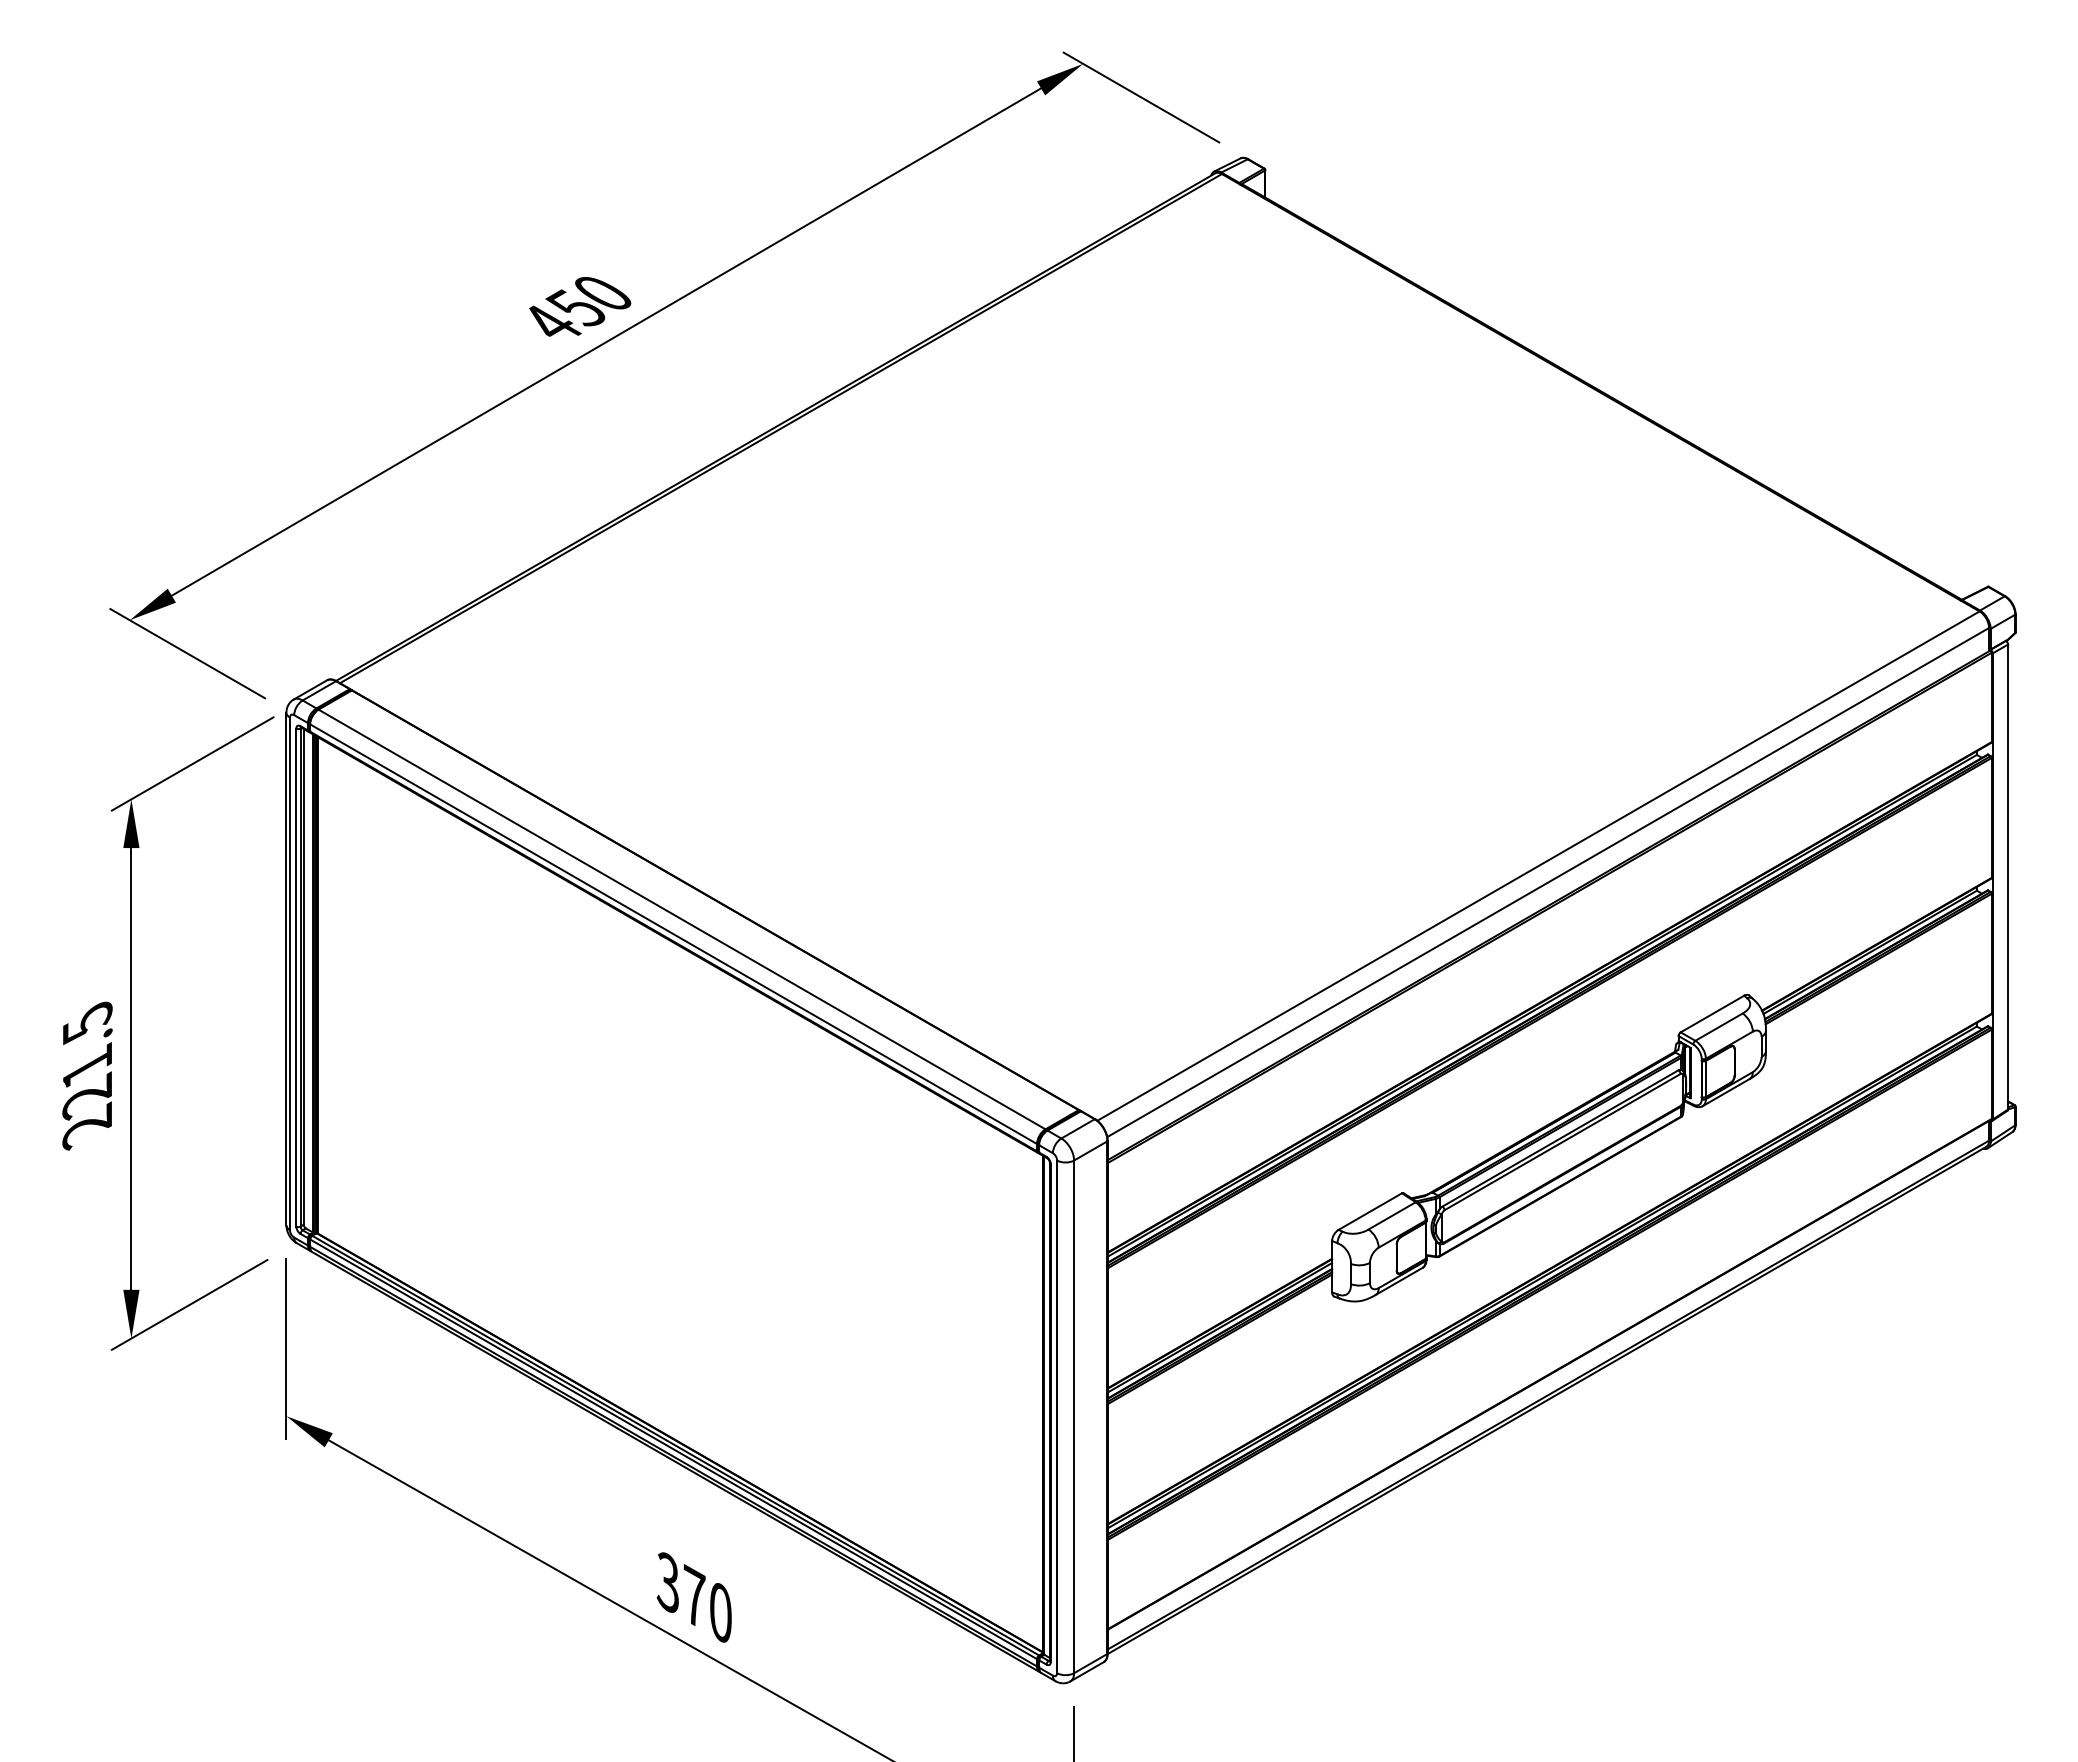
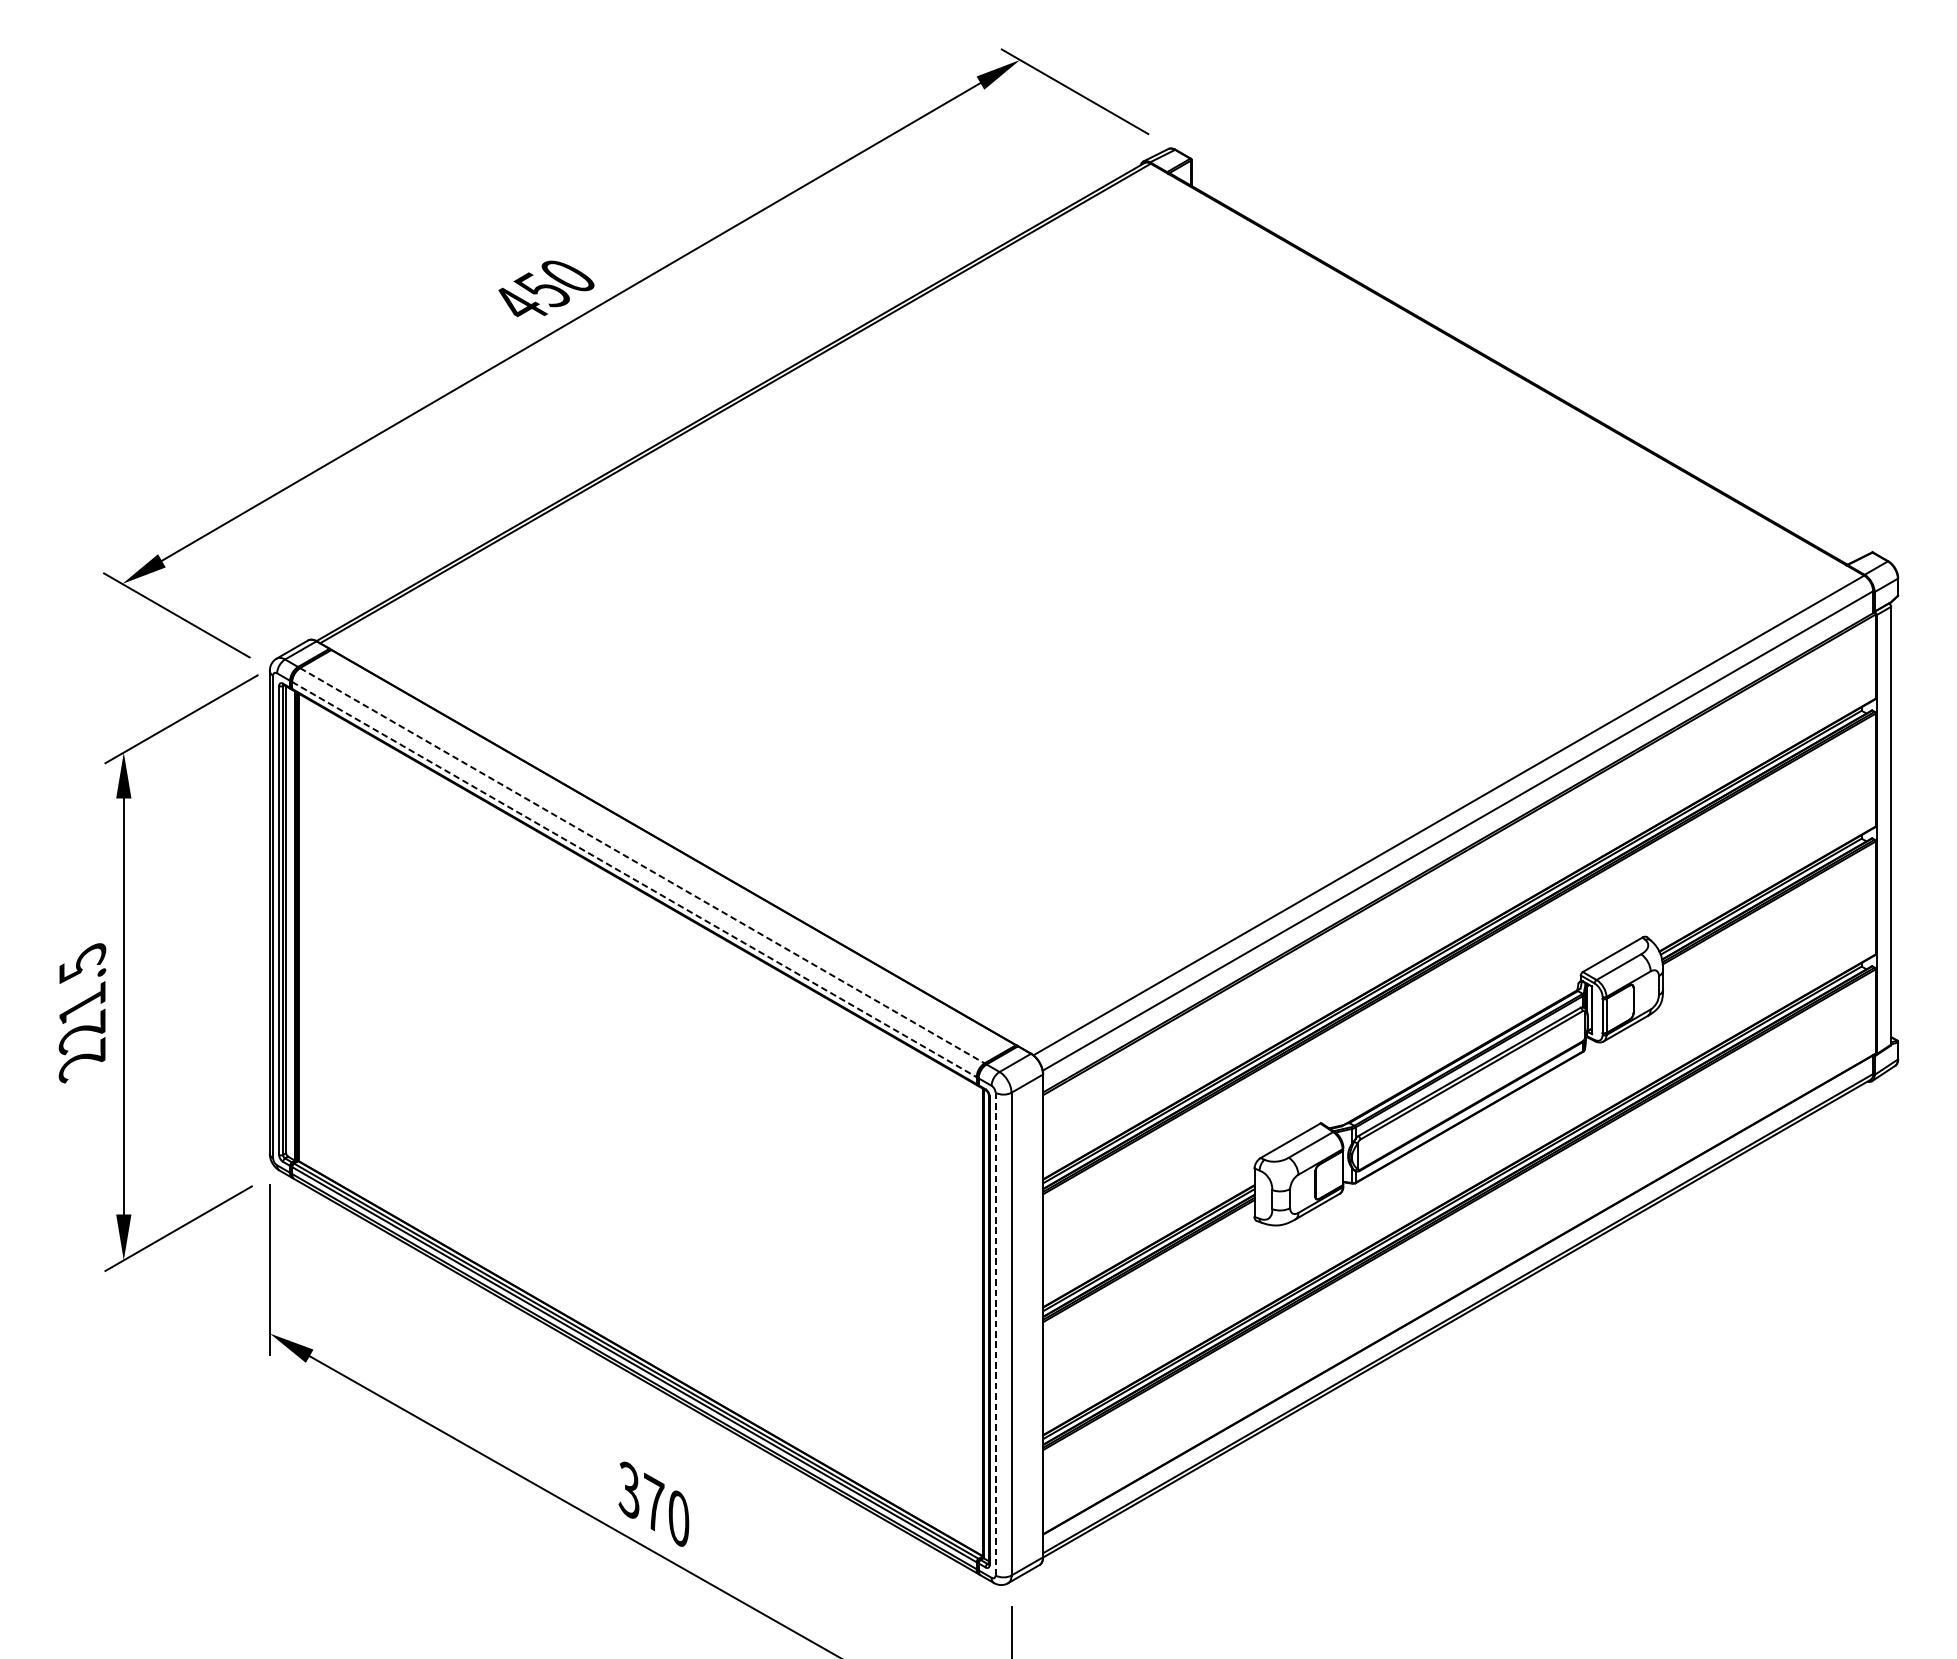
line: (682, 919) -> (642, 865), solid -> dashed
line: (673, 934) -> (634, 879), solid -> dashed
line: (1057, 1417) -> (995, 1334), solid -> dashed

